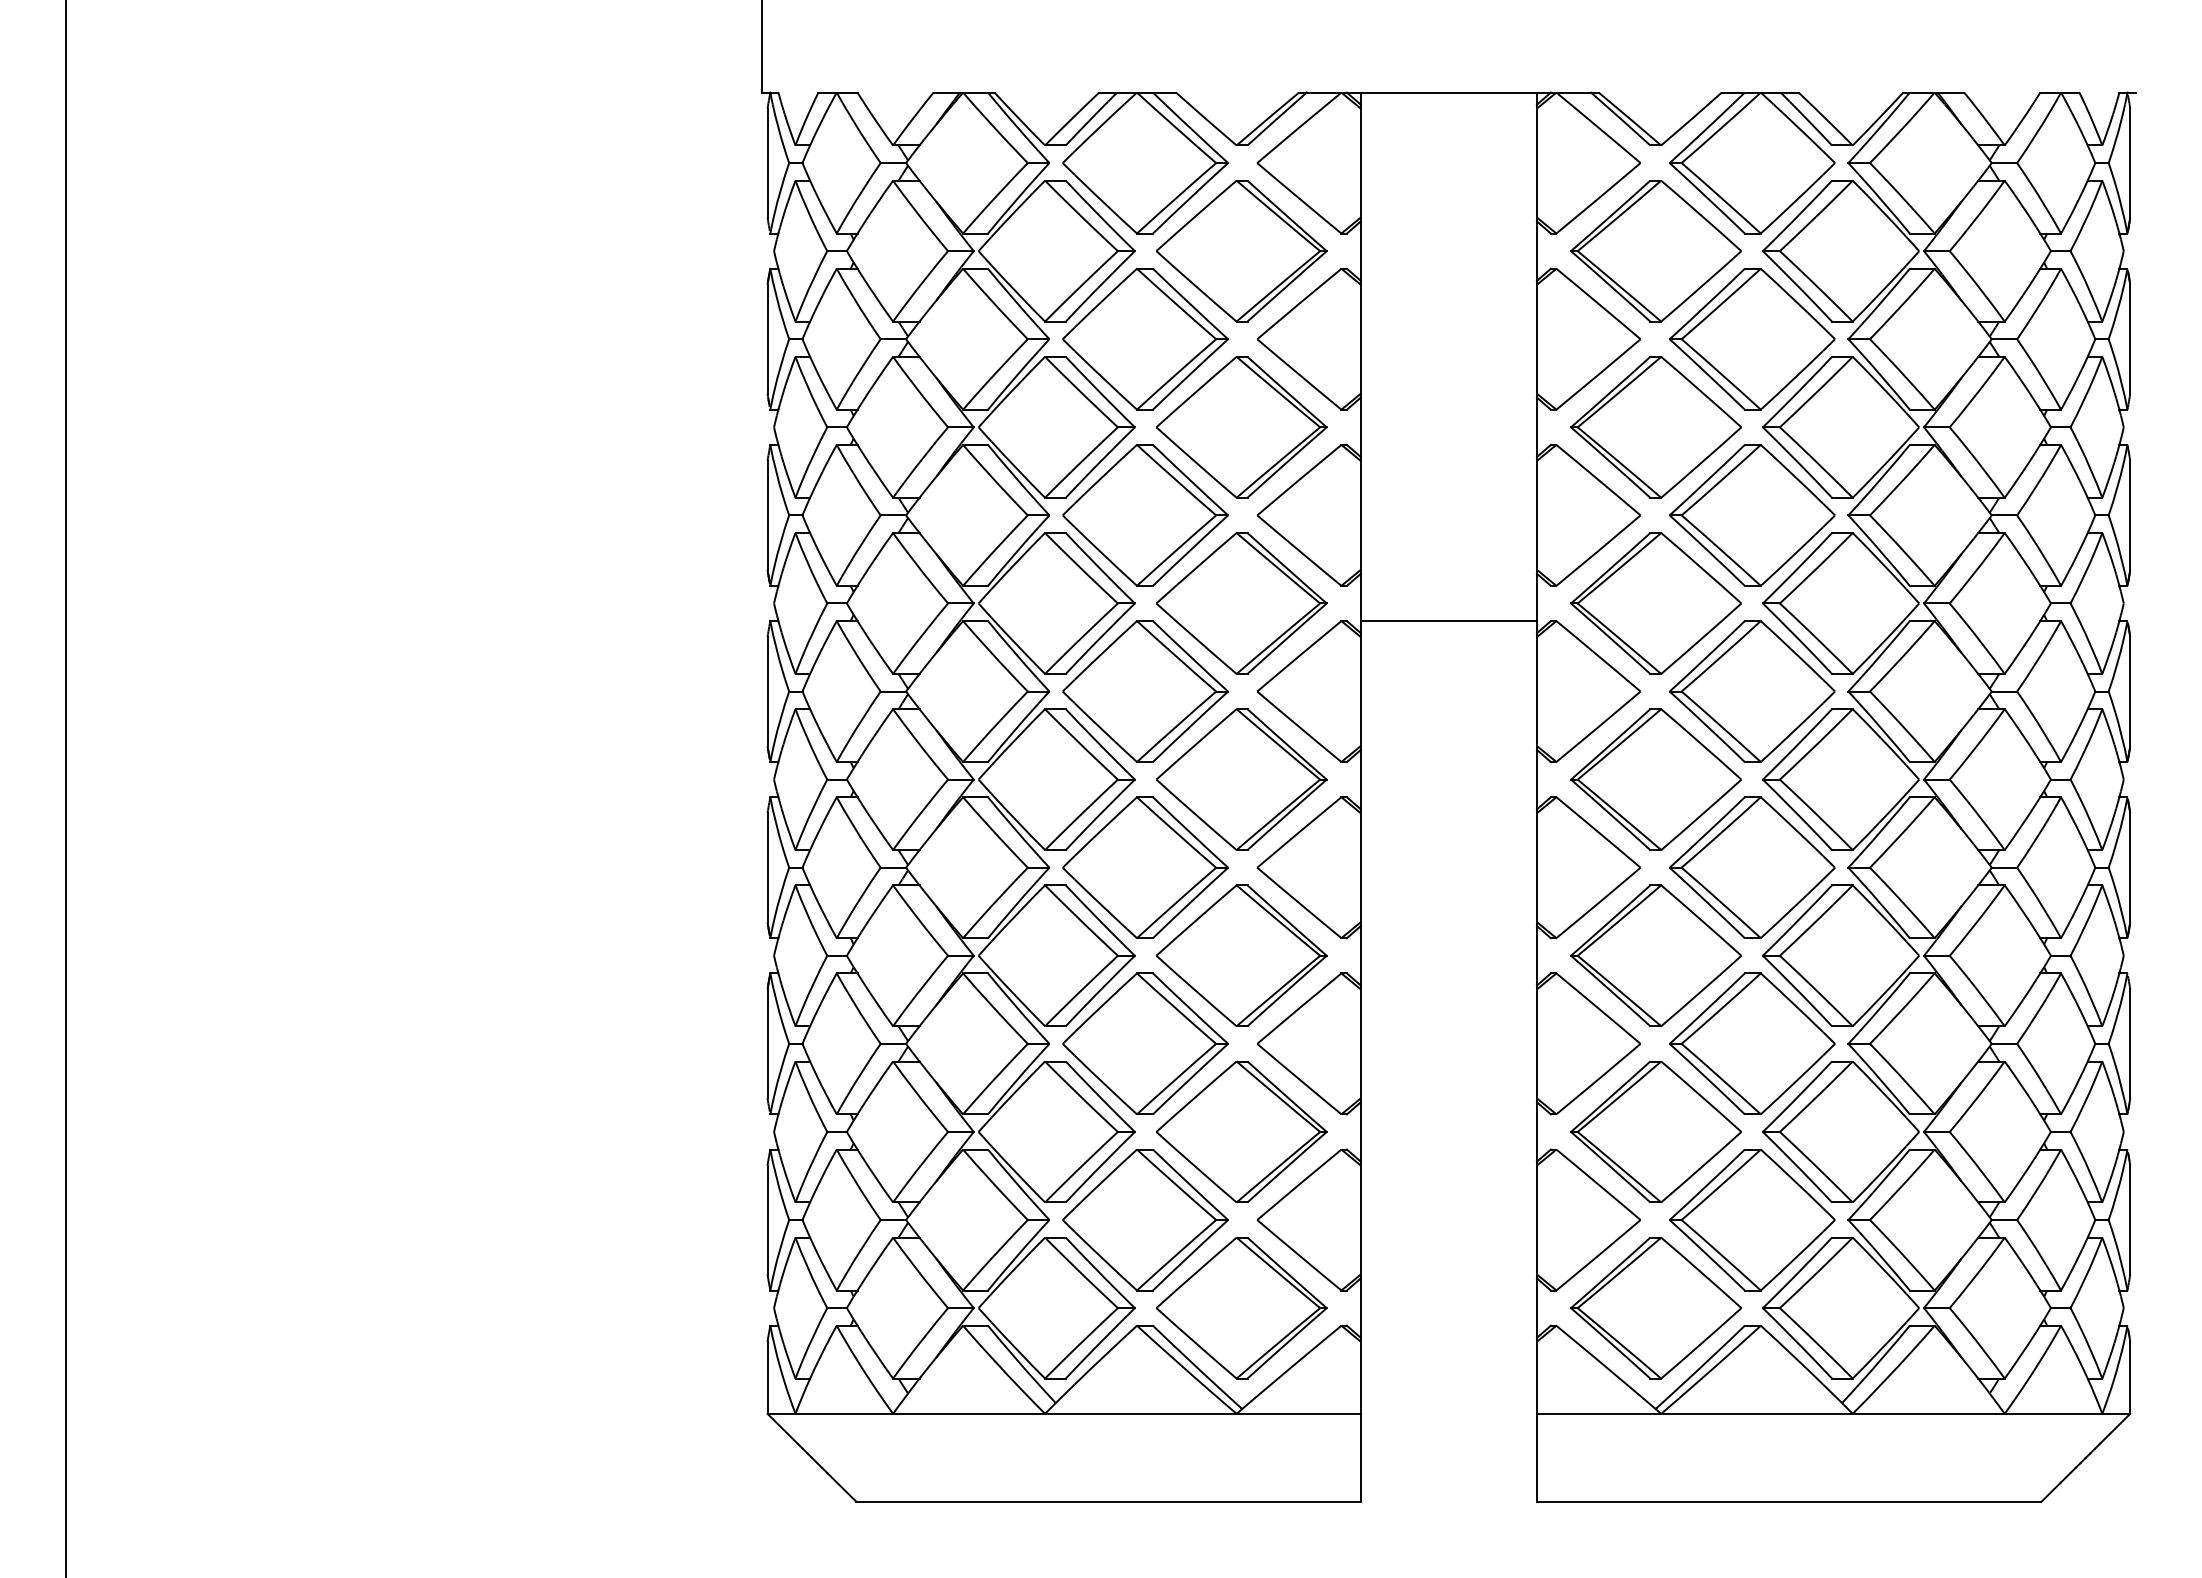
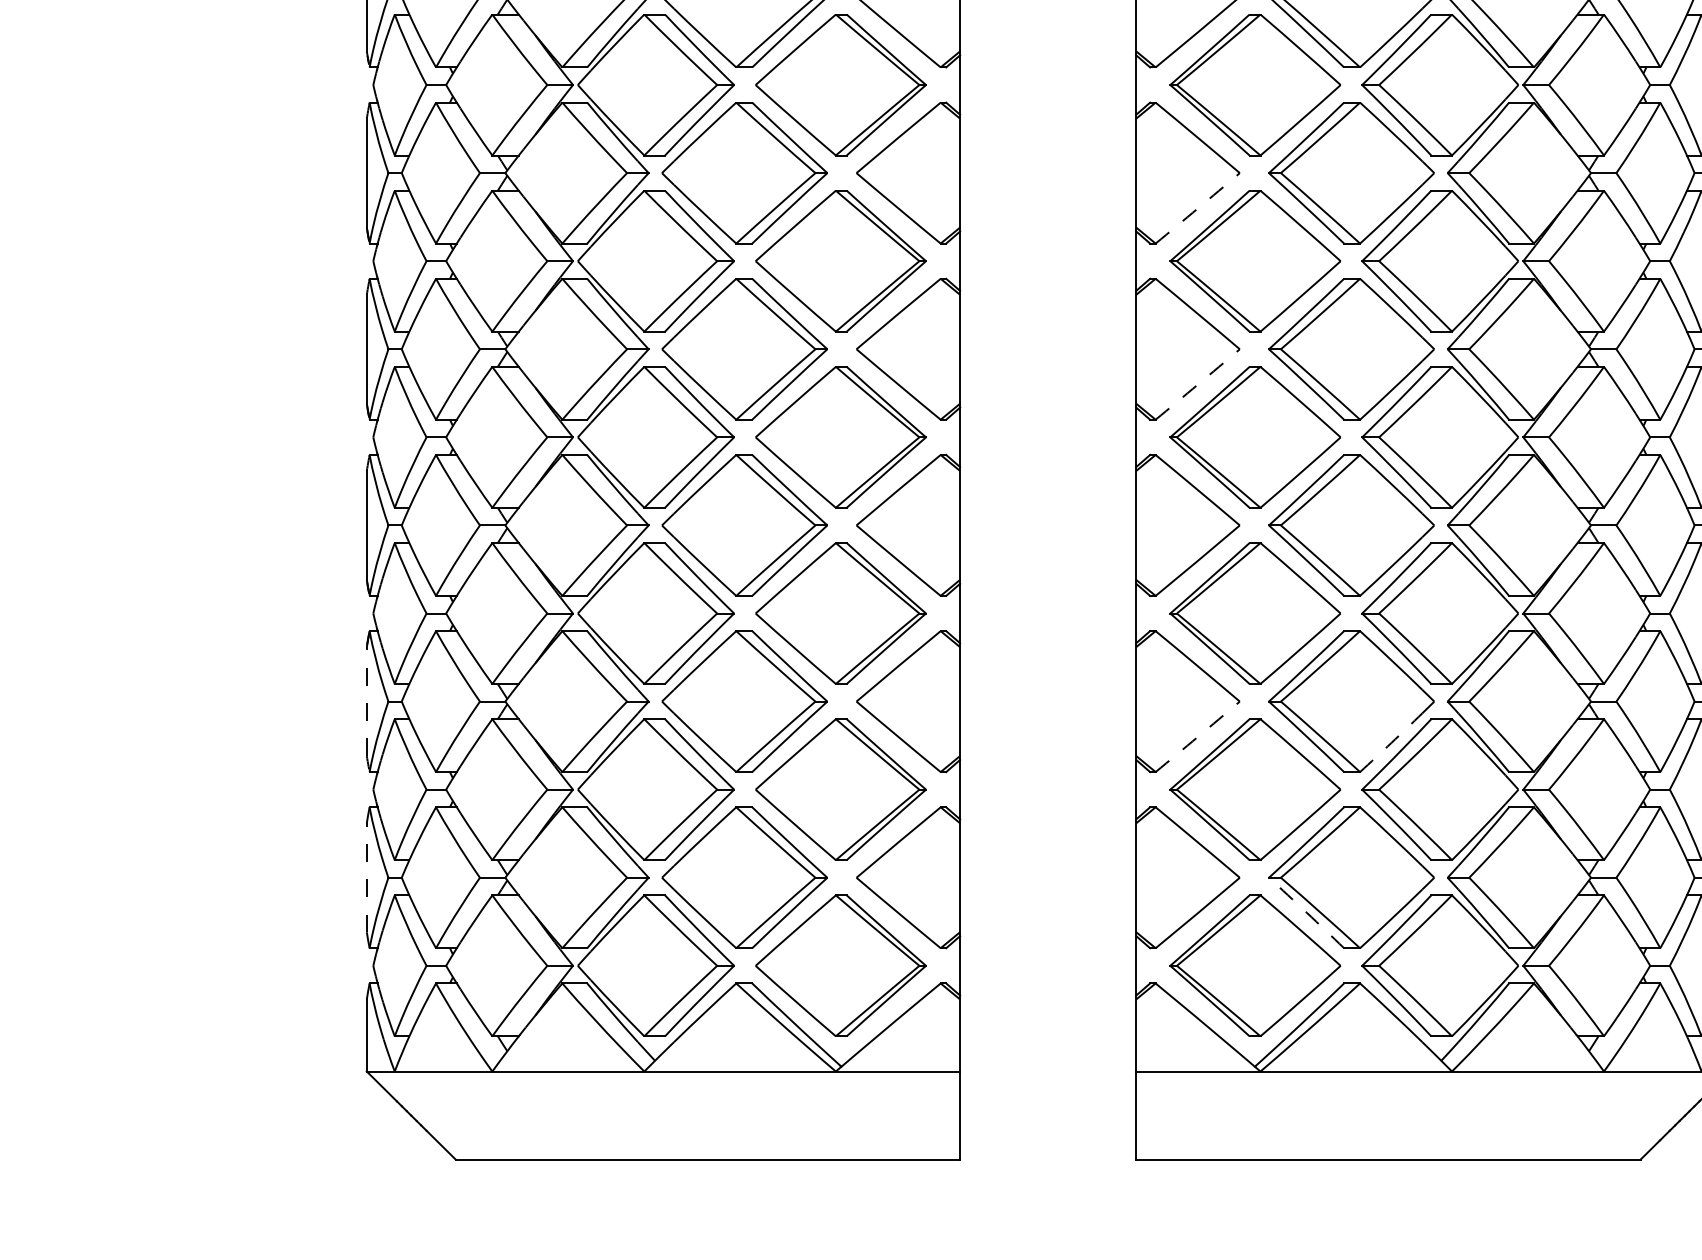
arc: (1598, 550) -> (1197, 208), solid -> dashed
line: (1448, 621) -> (1047, 279), removed
arc: (1598, 726) -> (1197, 384), solid -> dashed
line: (767, 1043) -> (366, 701), solid -> dashed
arc: (1598, 1079) -> (1197, 737), solid -> dashed
arc: (1792, 1085) -> (1391, 743), solid -> dashed
line: (767, 1219) -> (366, 877), solid -> dashed
arc: (1707, 1255) -> (1306, 913), solid -> dashed

